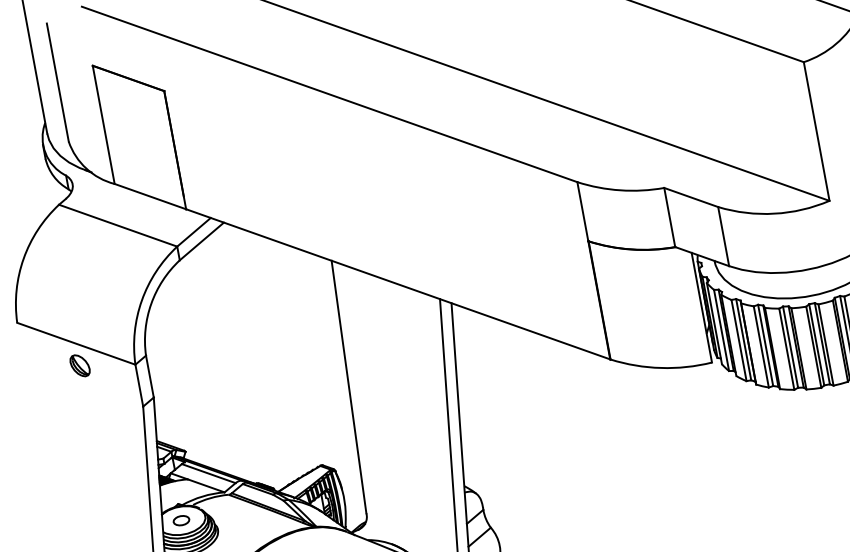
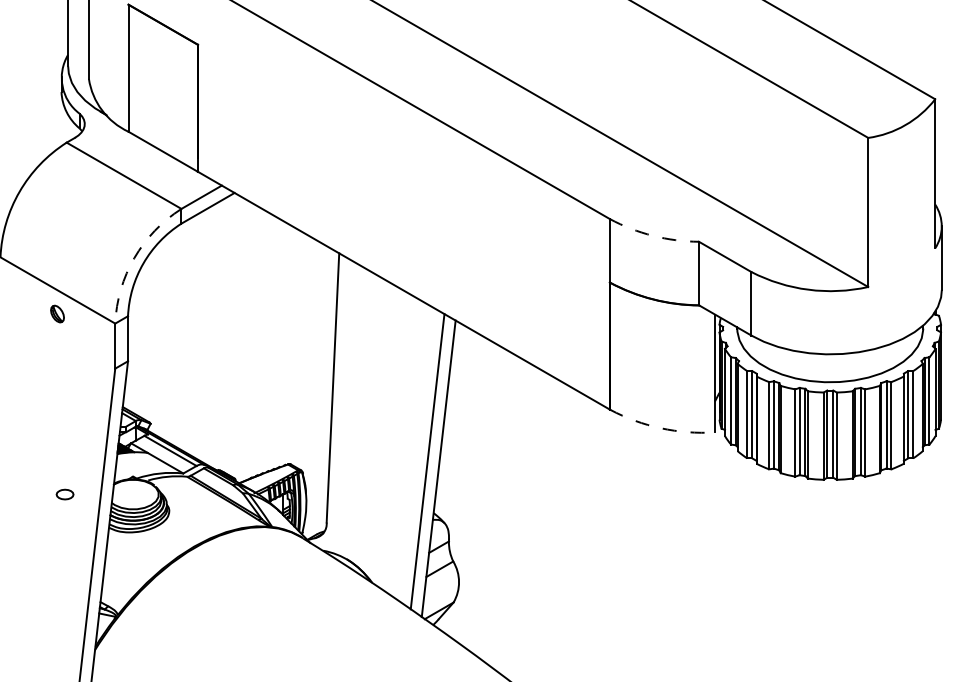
arc: (619, 190) -> (652, 235), solid -> dashed
arc: (142, 300) -> (134, 258), solid -> dashed
part: (79, 365) -> (57, 313), size x0.7
arc: (660, 368) -> (660, 428), solid -> dashed
part: (180, 520) -> (64, 494), moved

